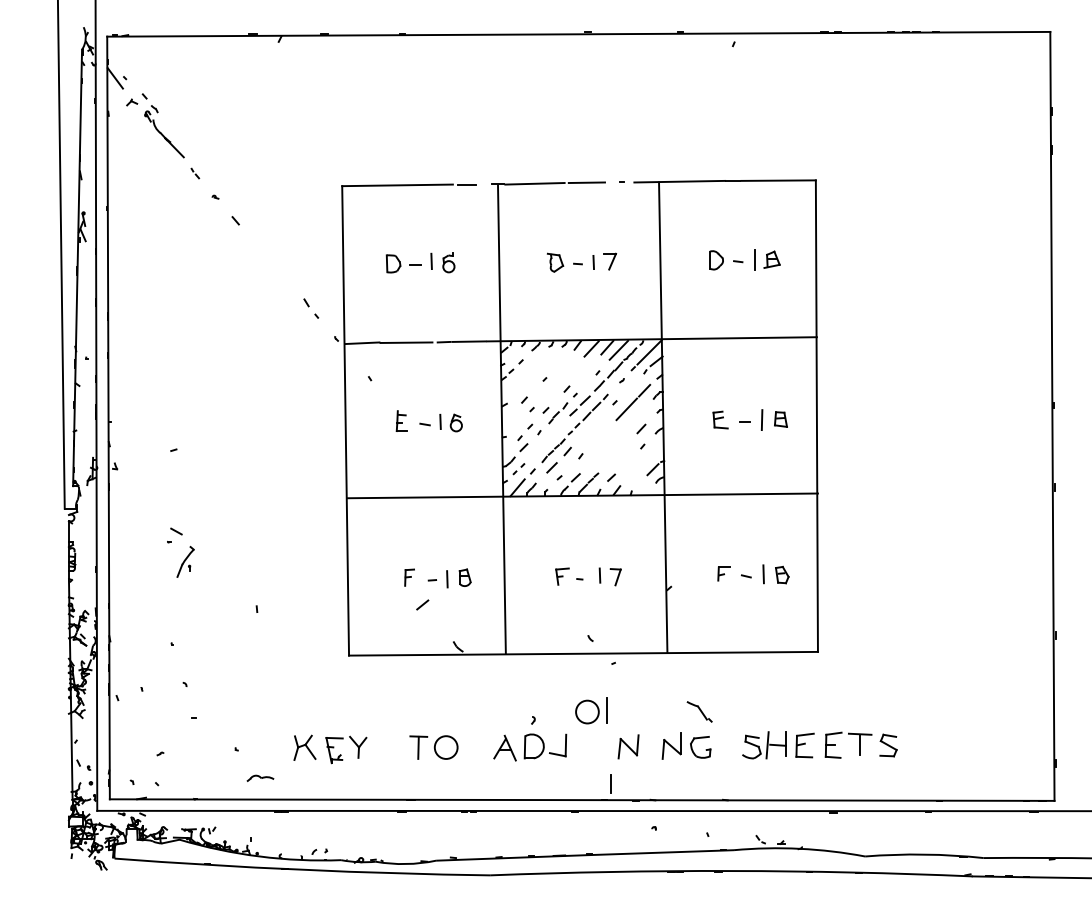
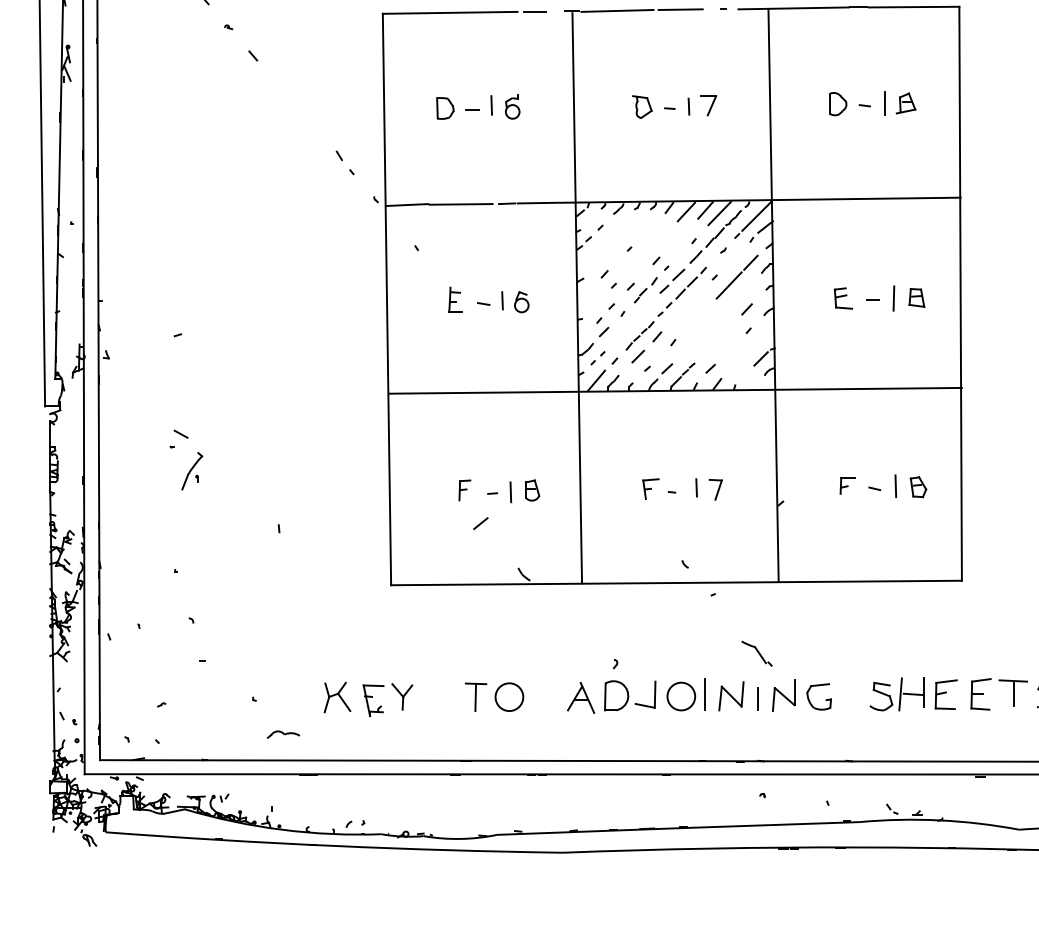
part: (591, 710) -> (686, 694), moved
part: (699, 711) -> (756, 653), moved
line: (610, 783) -> (756, 698), moved

